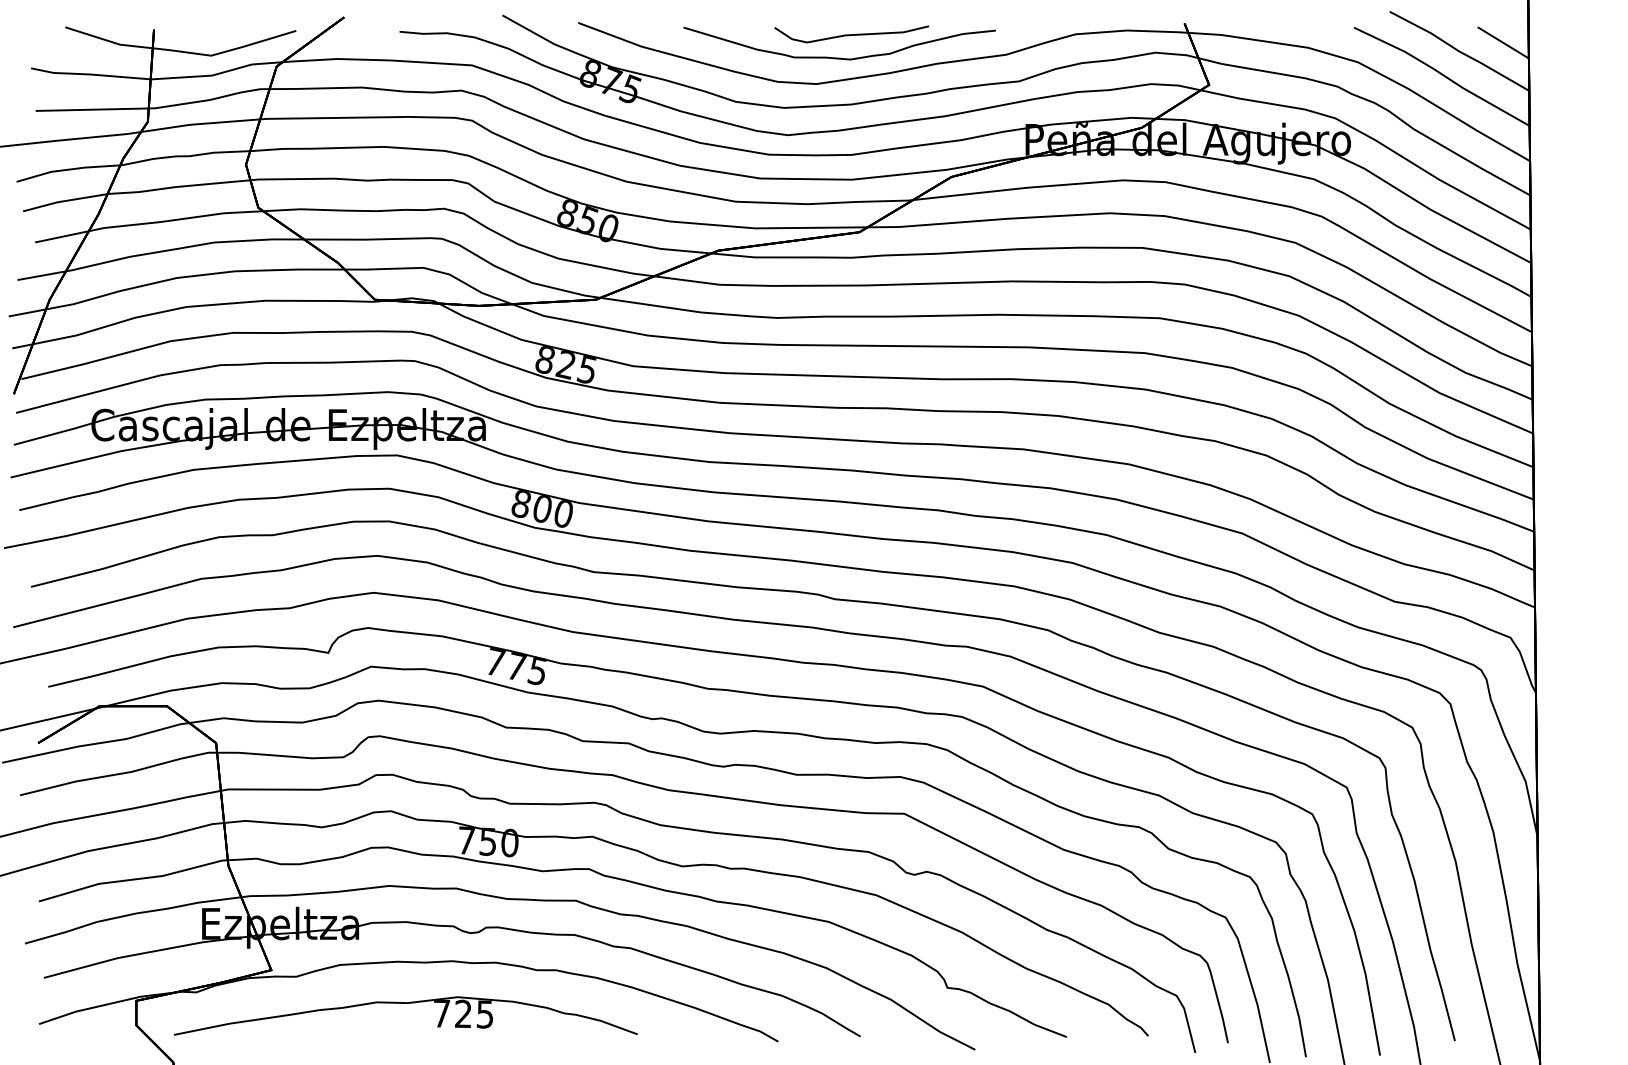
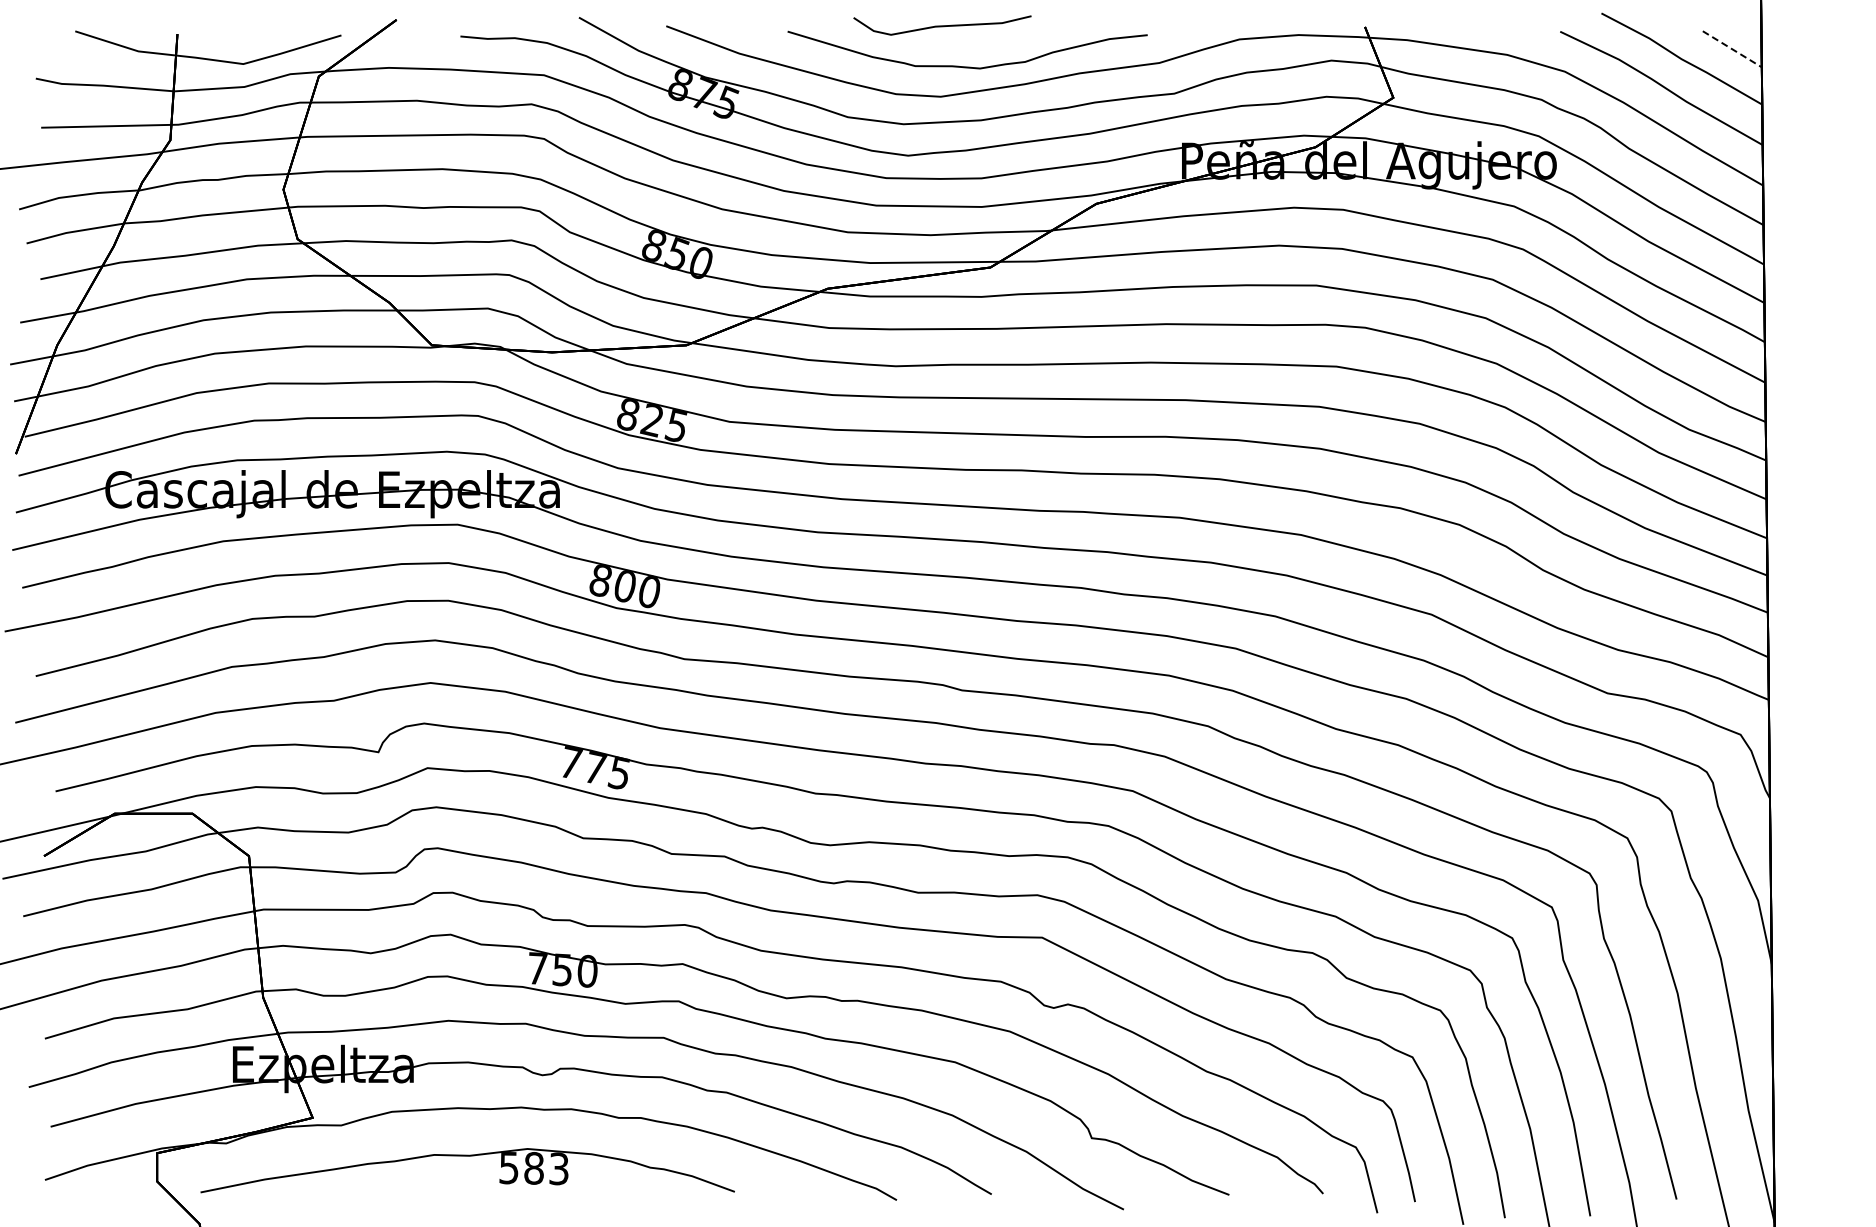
curve: (851, 34) -> (942, 25), moved
line: (1503, 43) -> (1732, 49), solid -> dashed
text: (462, 1014) -> (533, 1168), 725 -> 583

